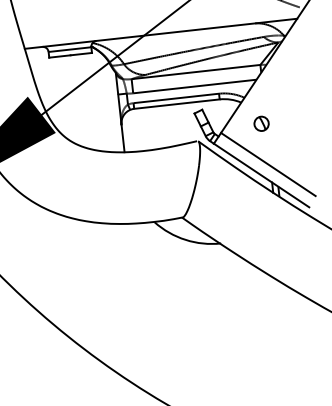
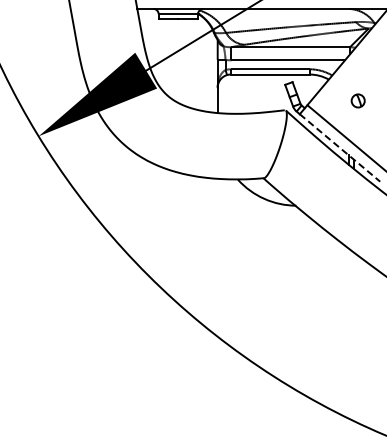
part: (260, 123) -> (357, 100), moved
line: (262, 176) -> (340, 148), solid -> dashed

